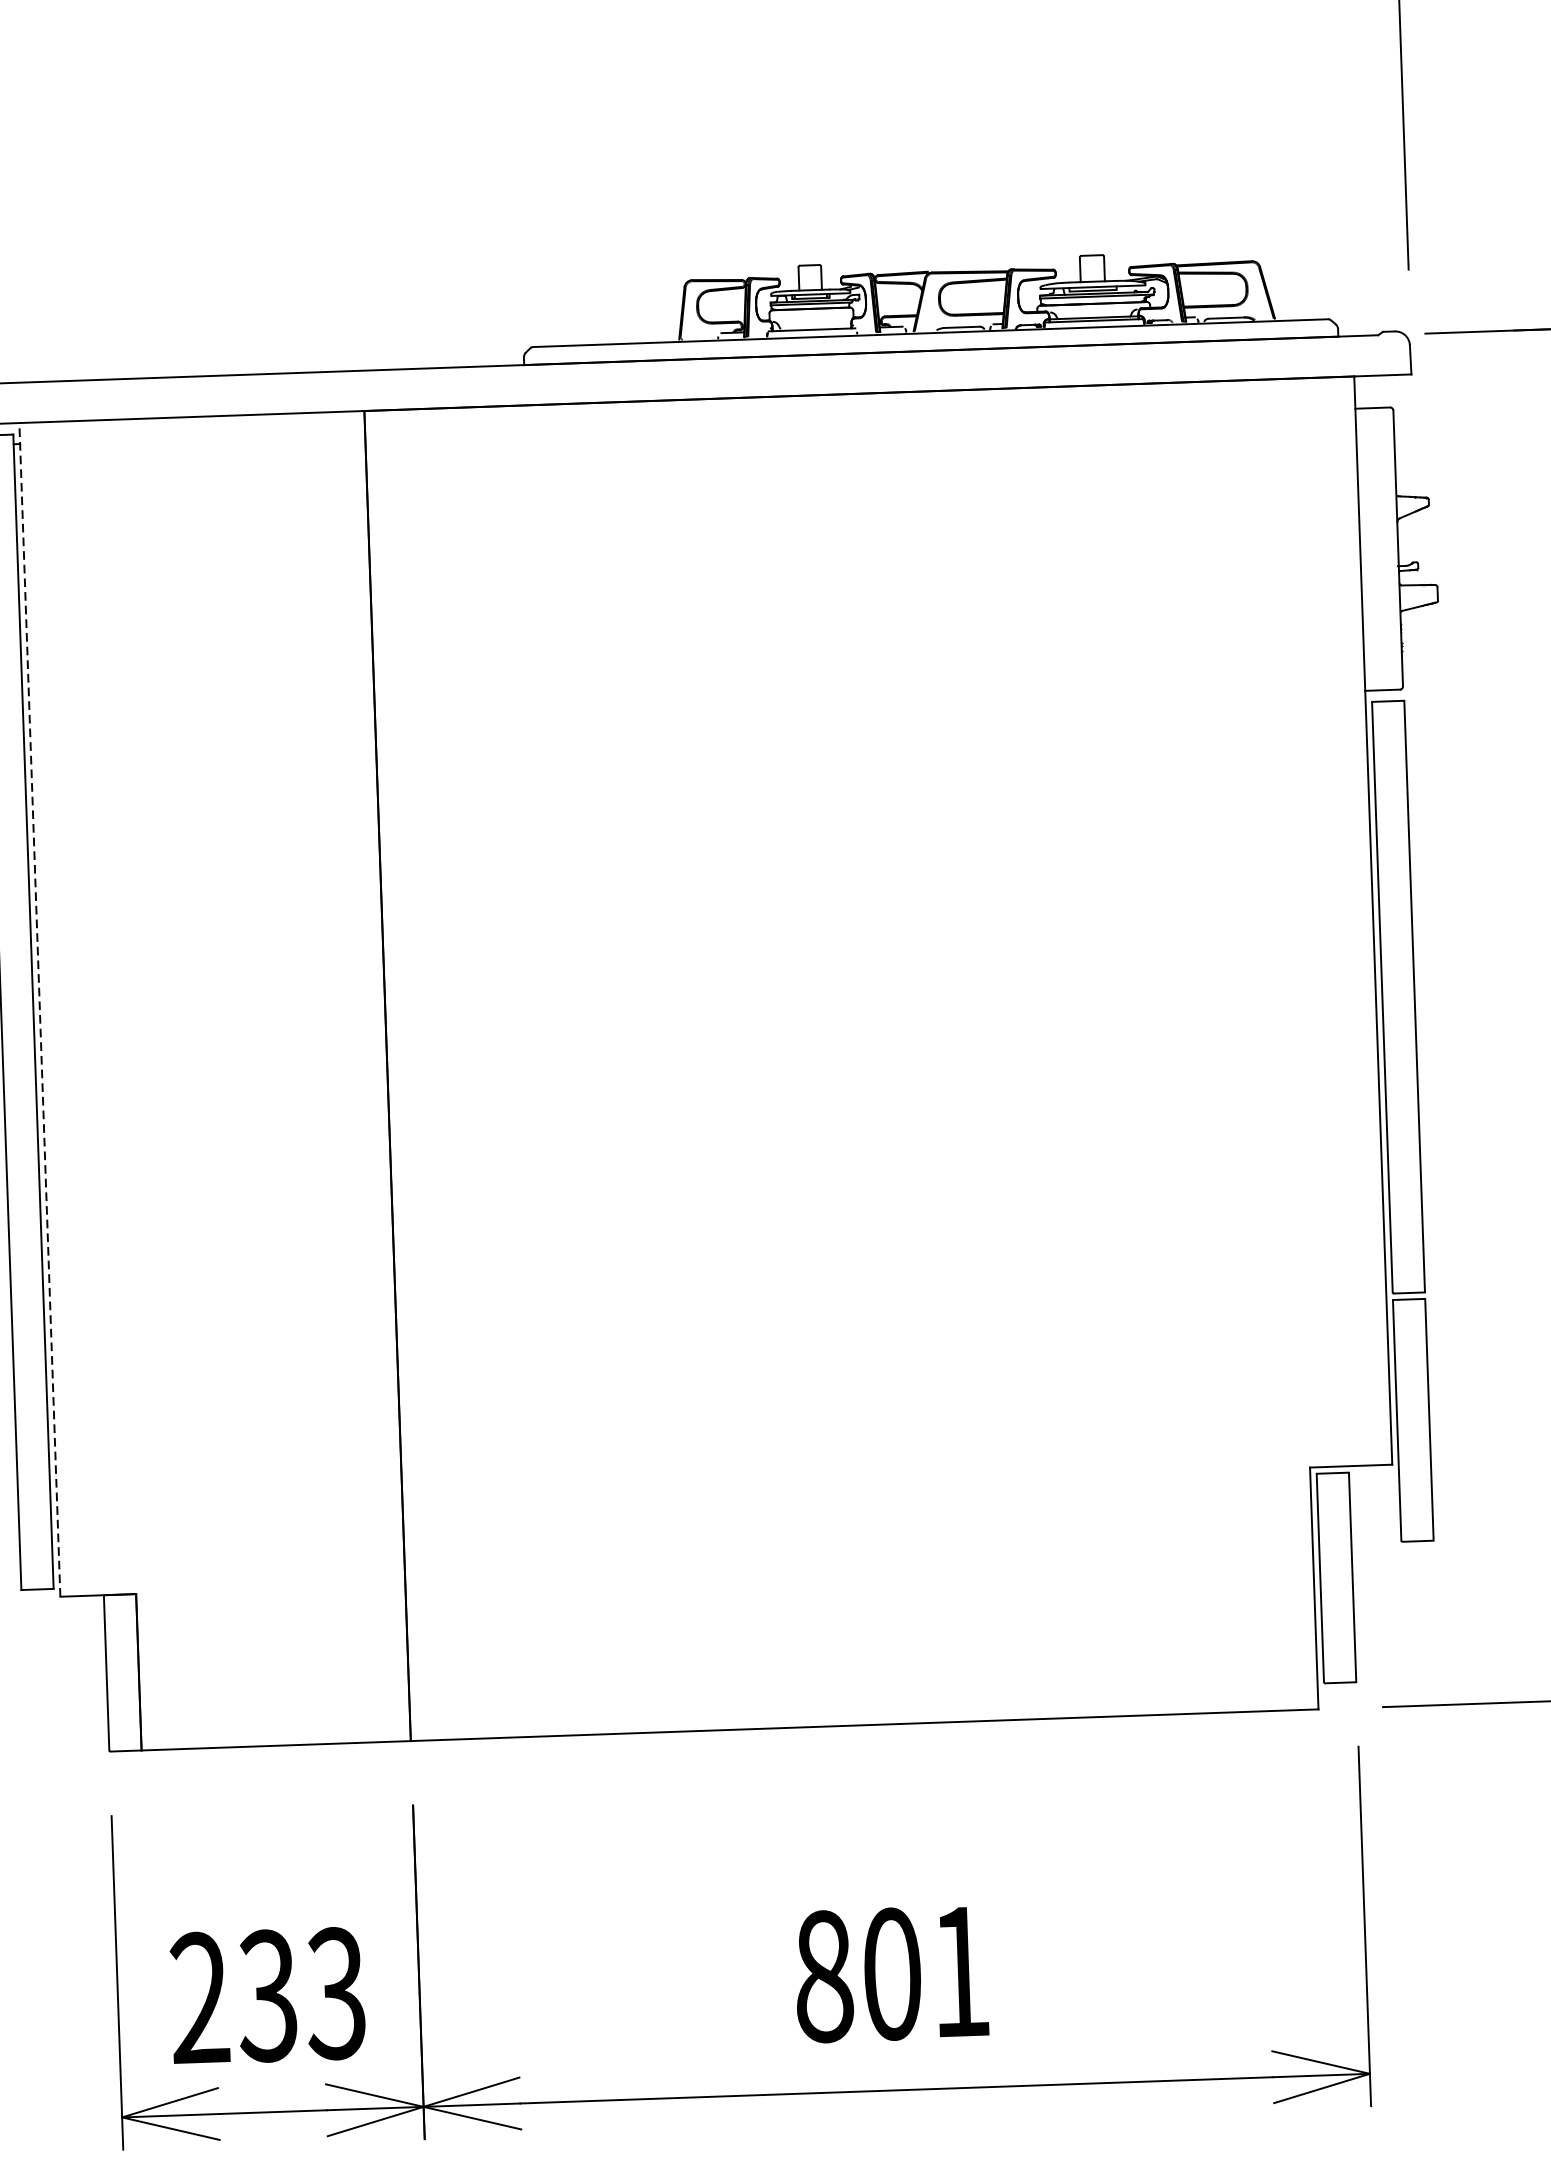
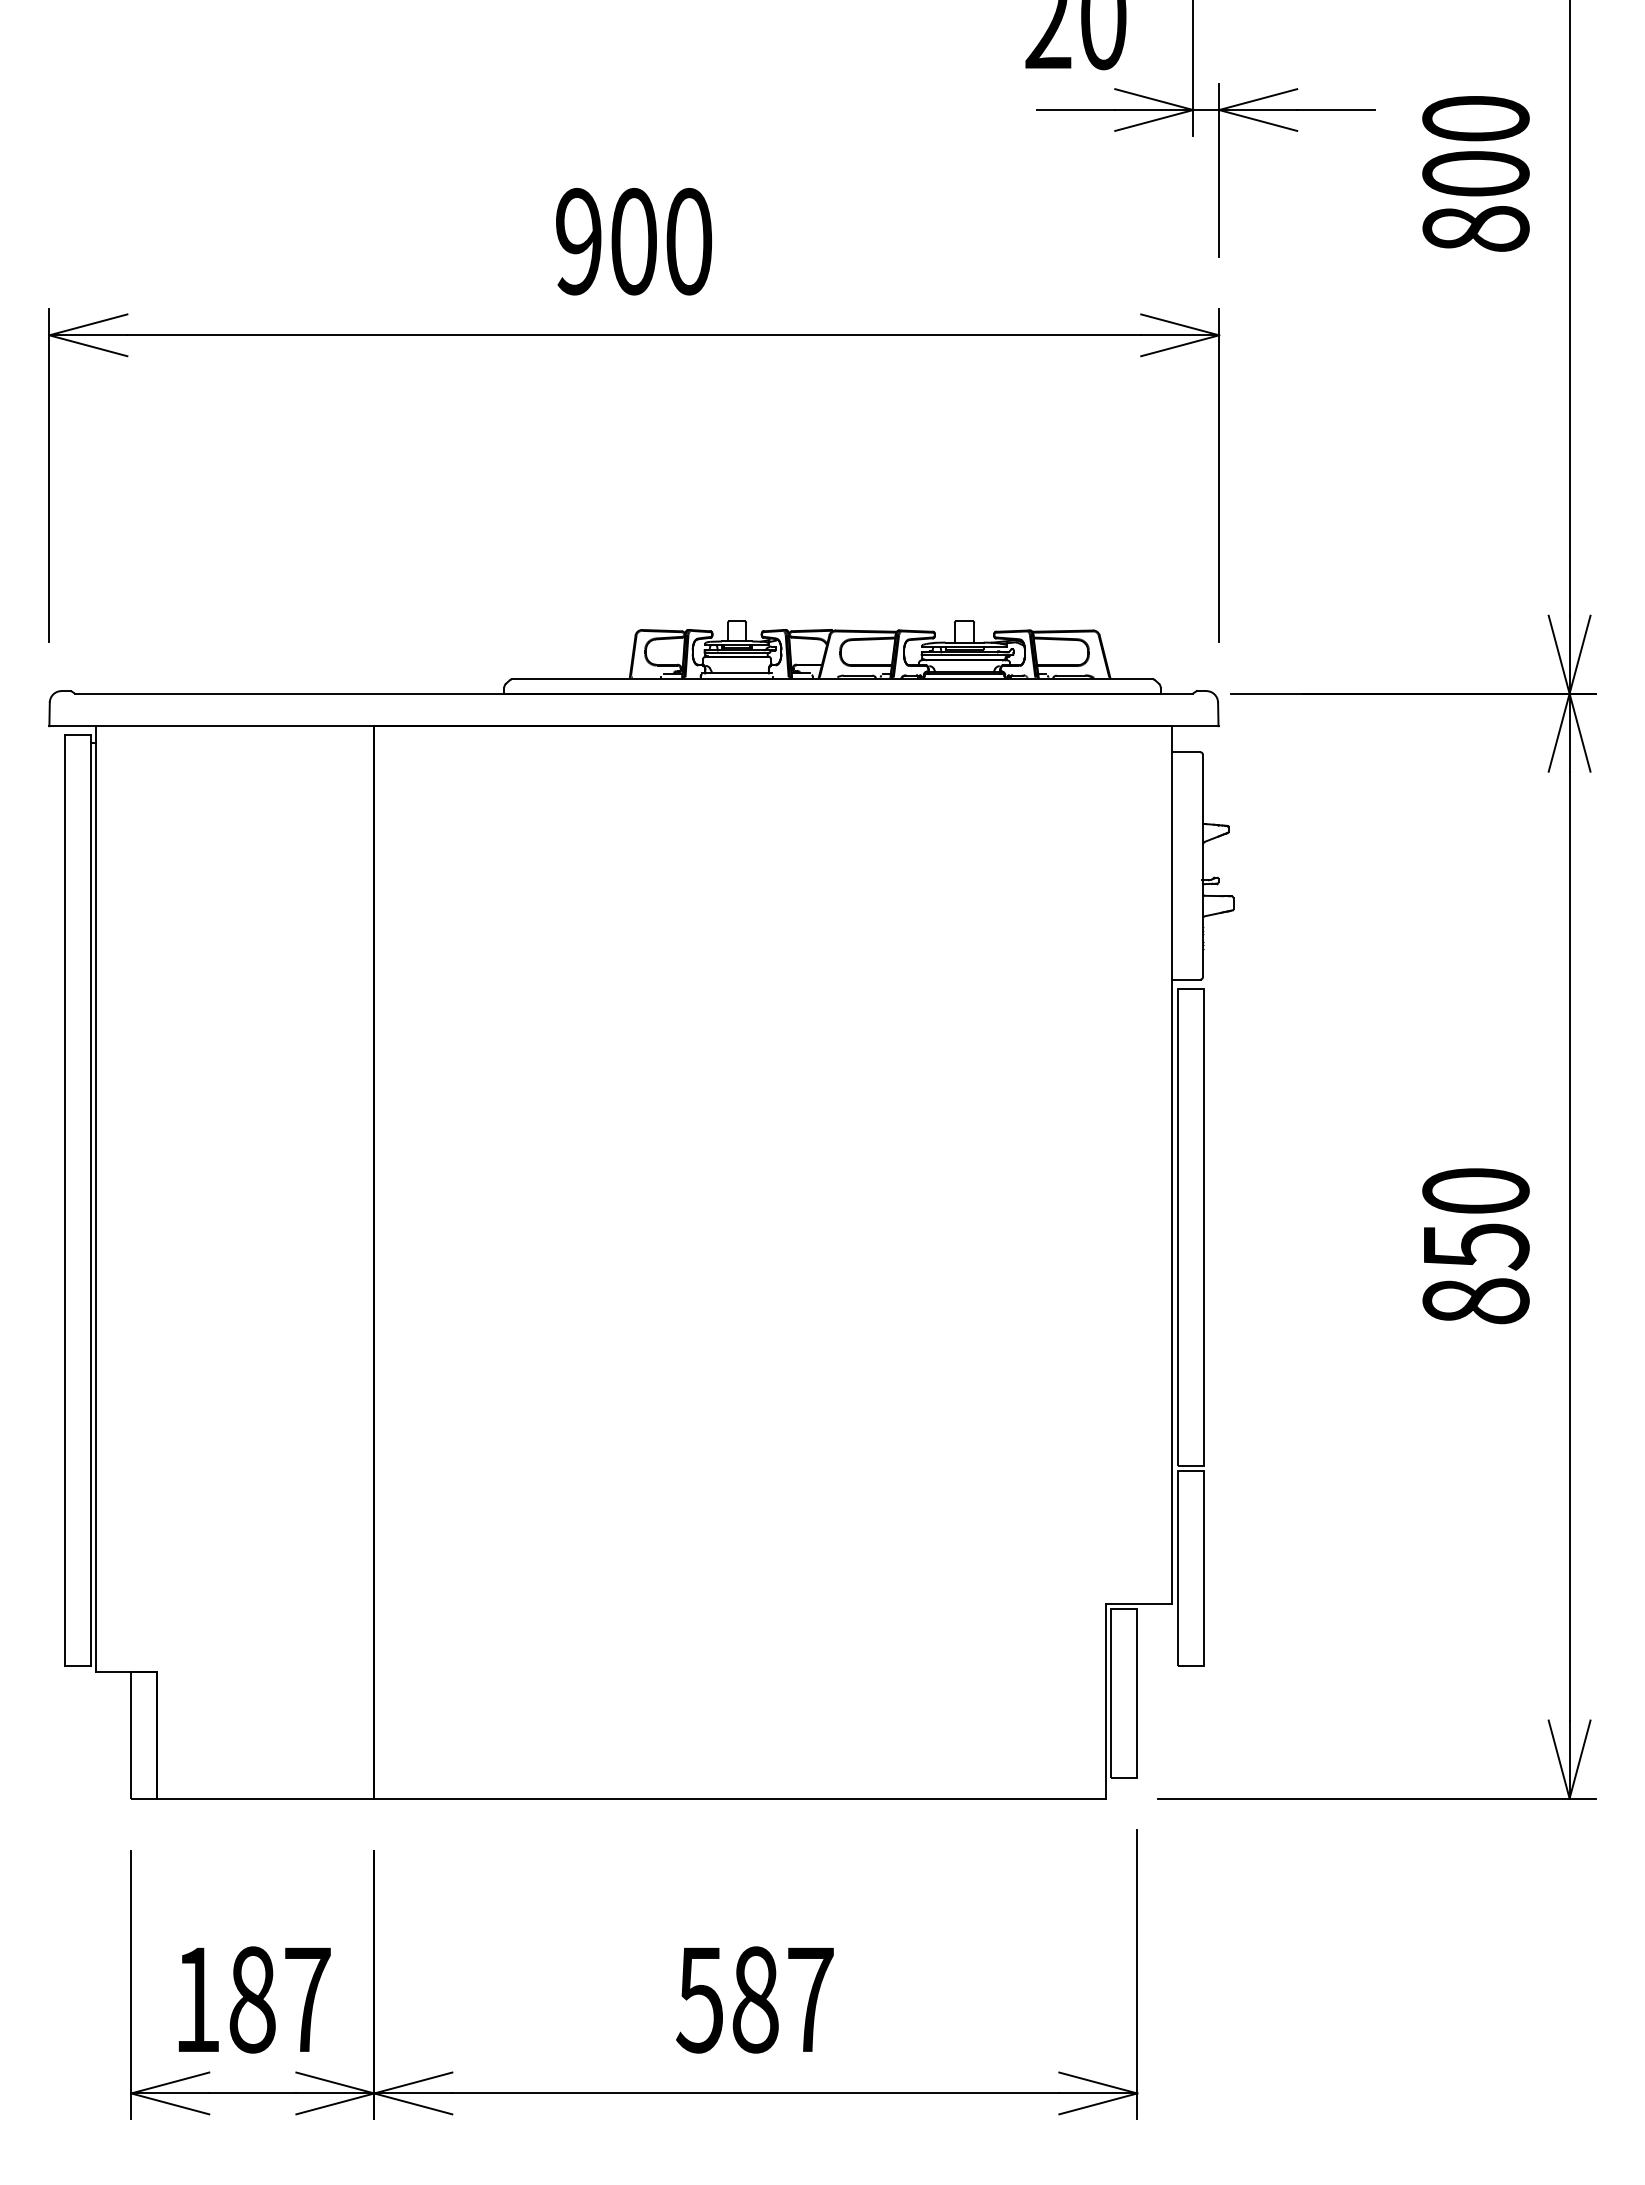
line: (40, 1008) -> (96, 1198), dashed -> solid
text: (891, 1973) -> (754, 1999), 801 -> 587
text: (268, 1995) -> (252, 1999), 233 -> 187

